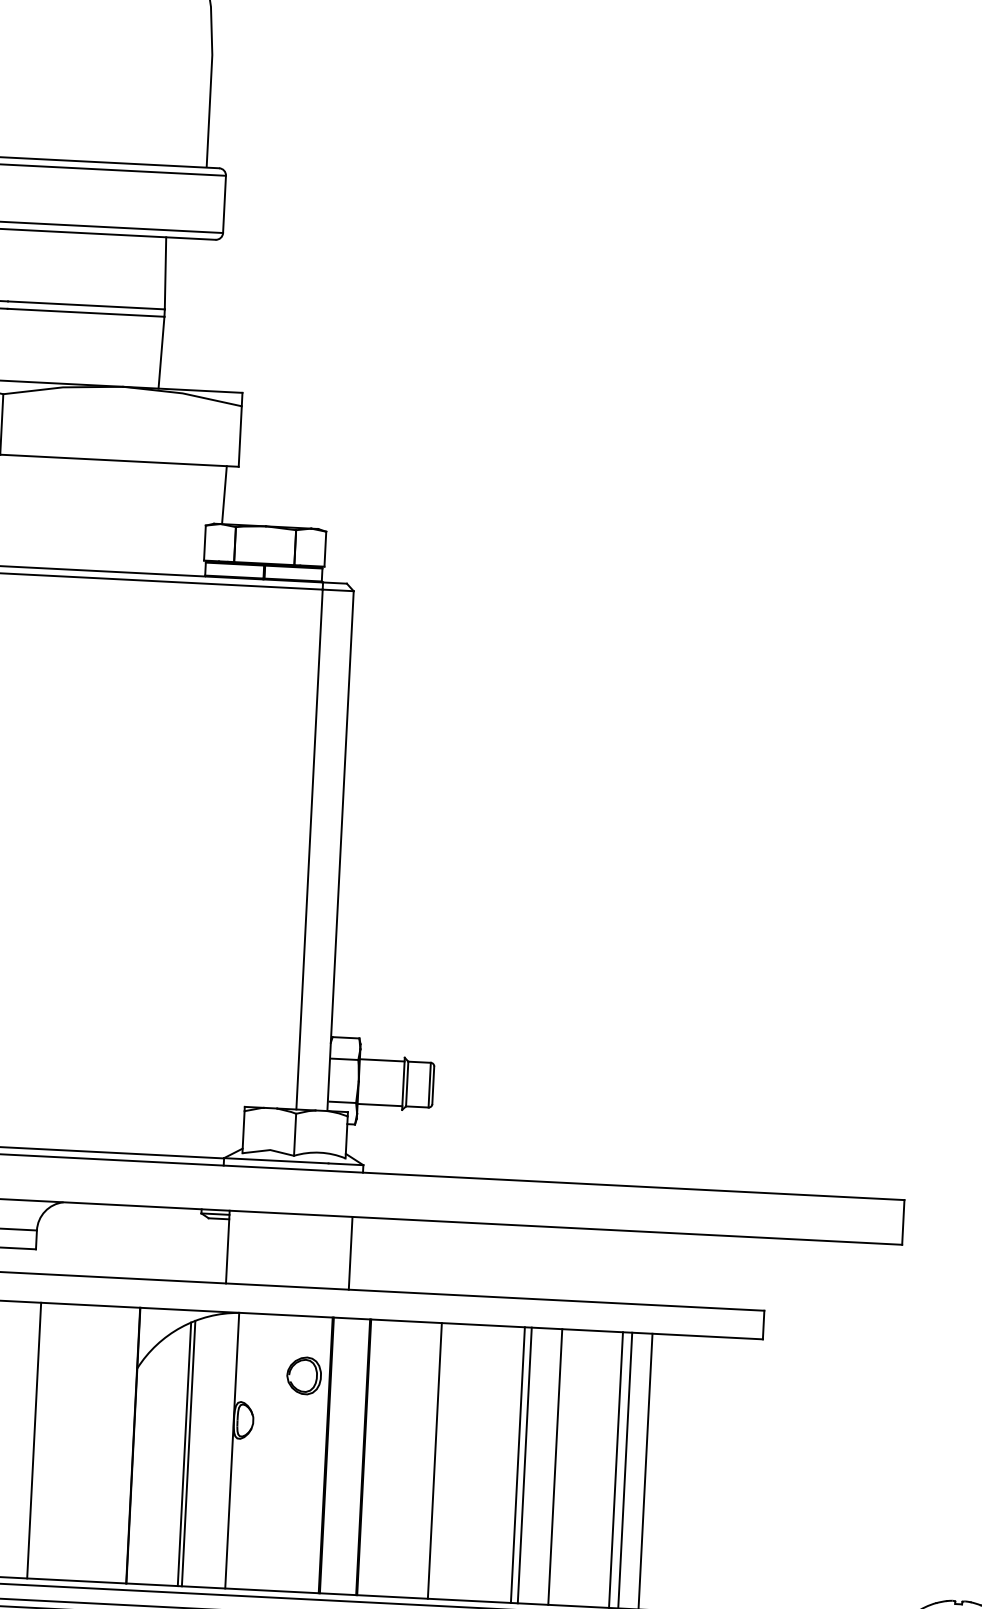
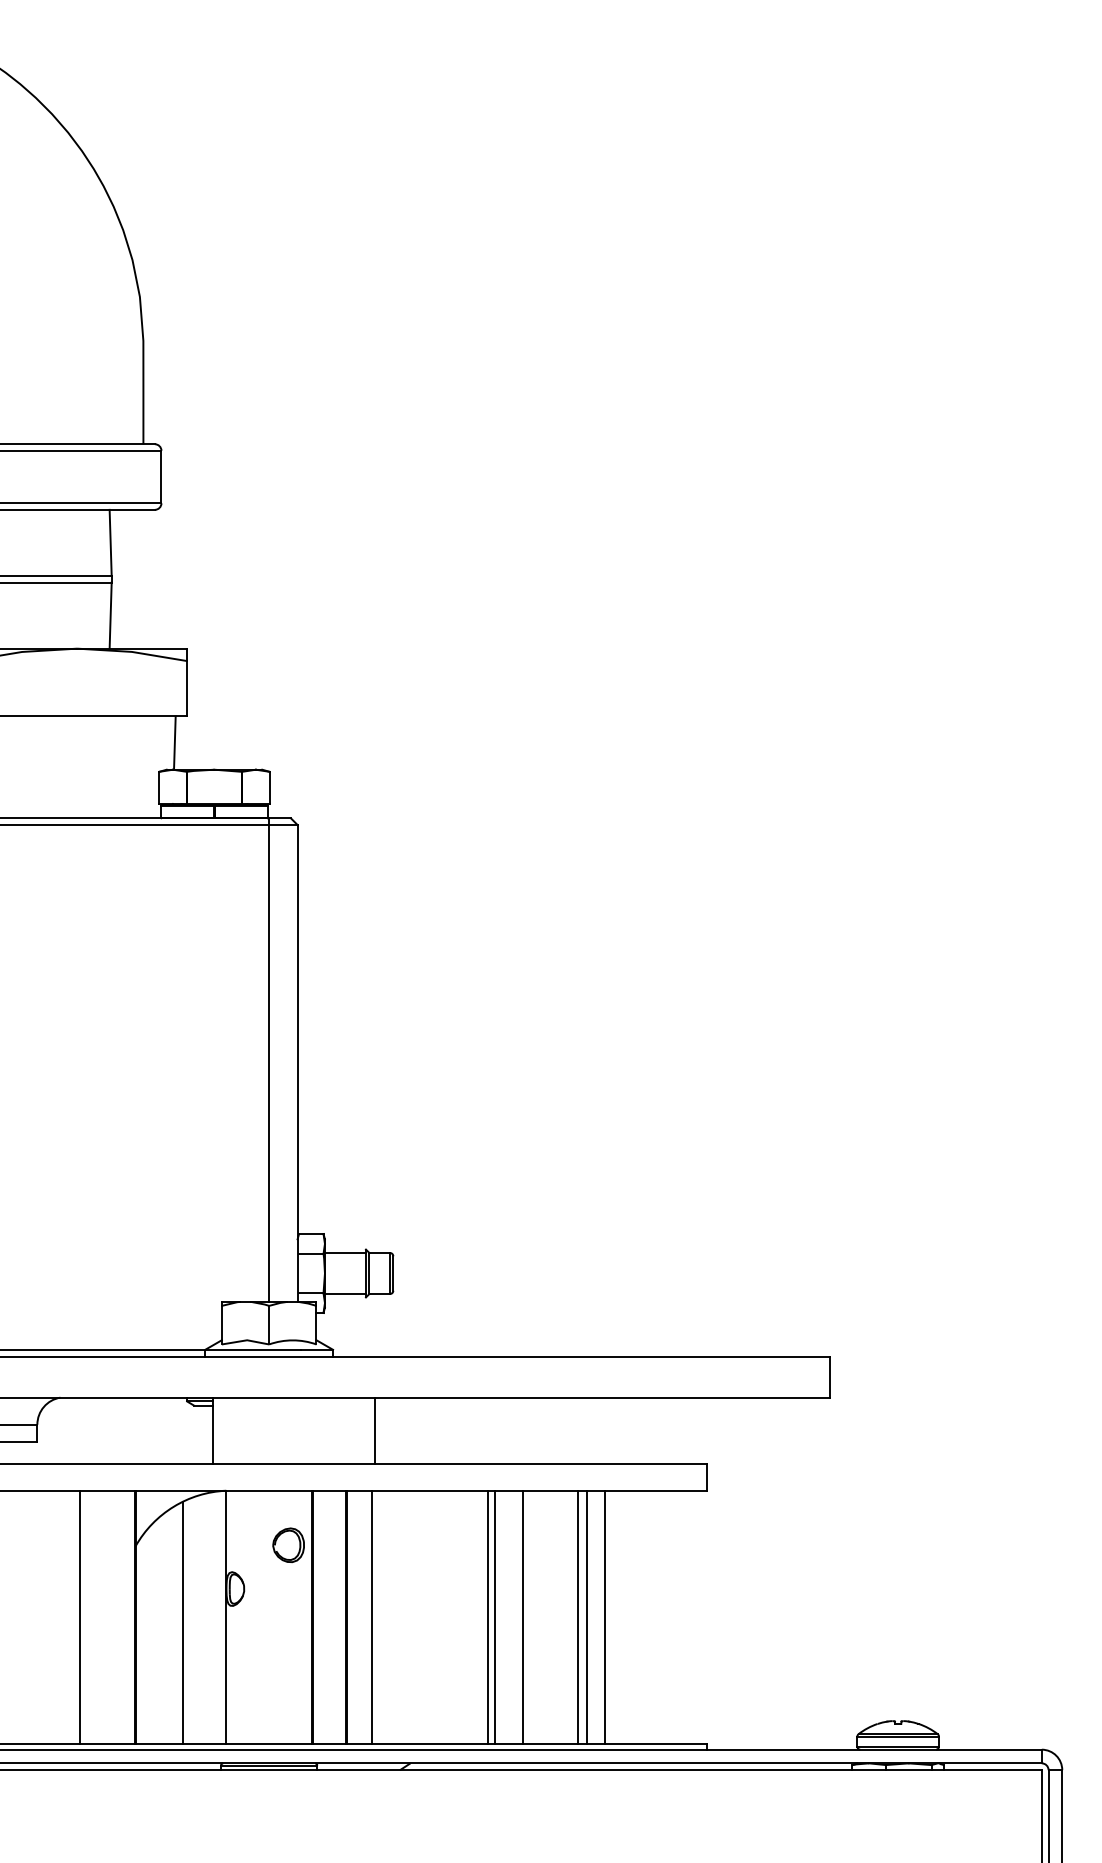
line: (350, 1252) -> (374, 1430), moved
line: (34, 1439) -> (79, 1616), moved
line: (188, 1453) -> (186, 1621), removed
line: (435, 1460) -> (372, 1616), moved

